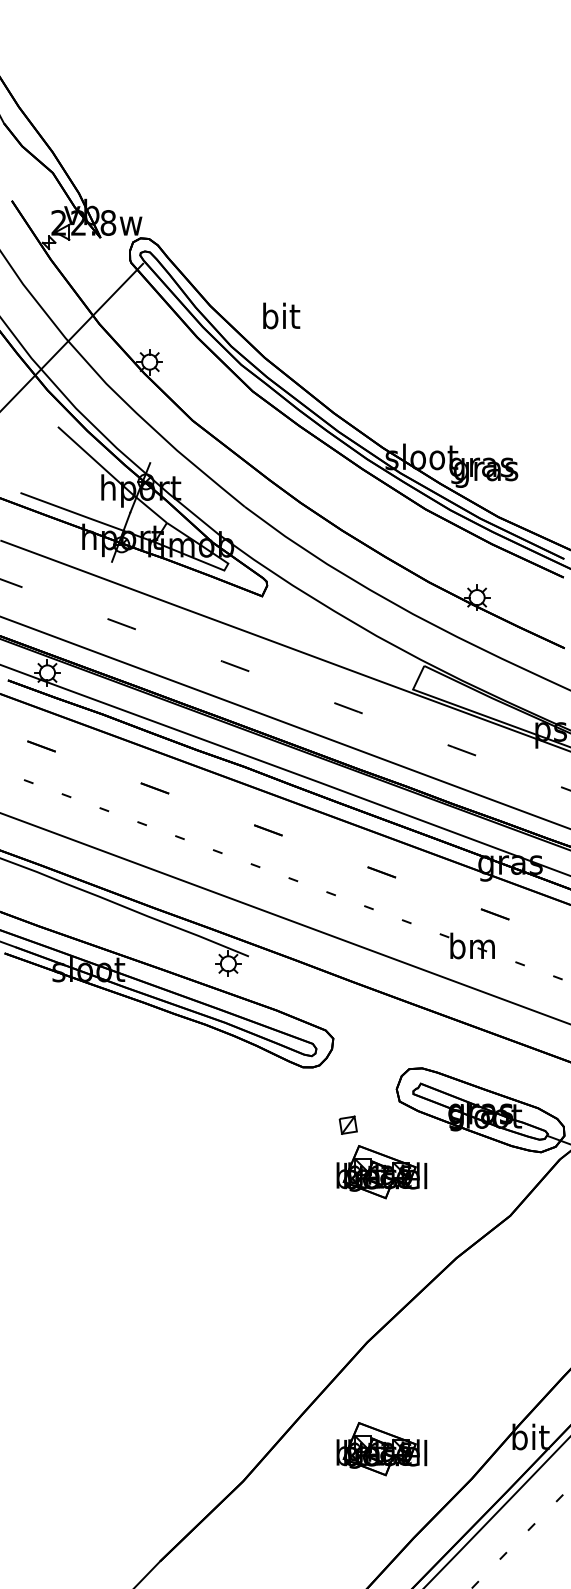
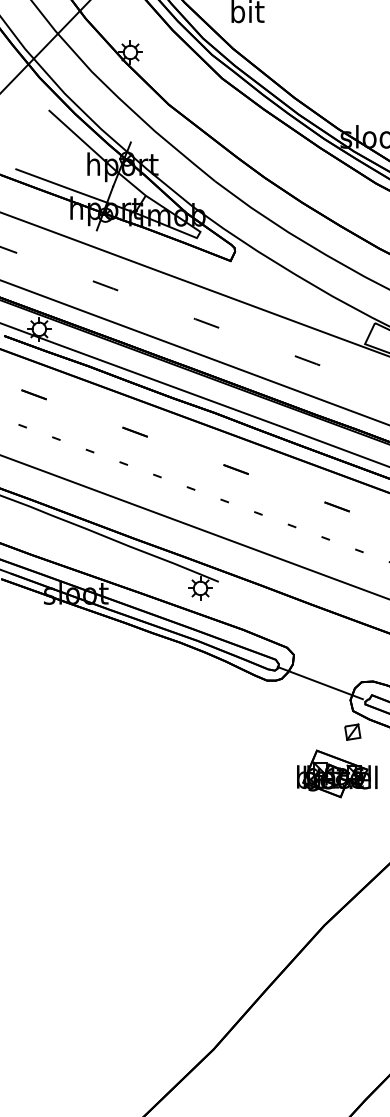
line: (362, 1070) -> (319, 683), added
part: (347, 1124) -> (352, 731), moved
part: (381, 1449) -> (336, 1020), removed

